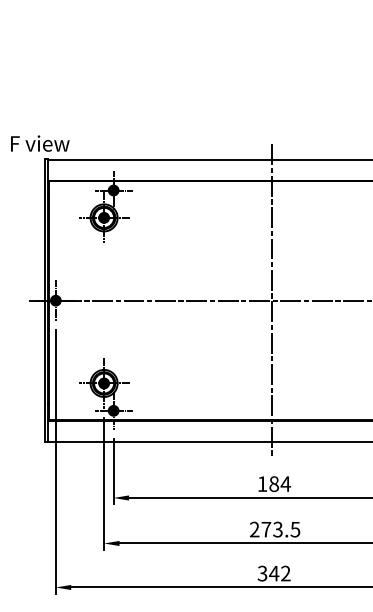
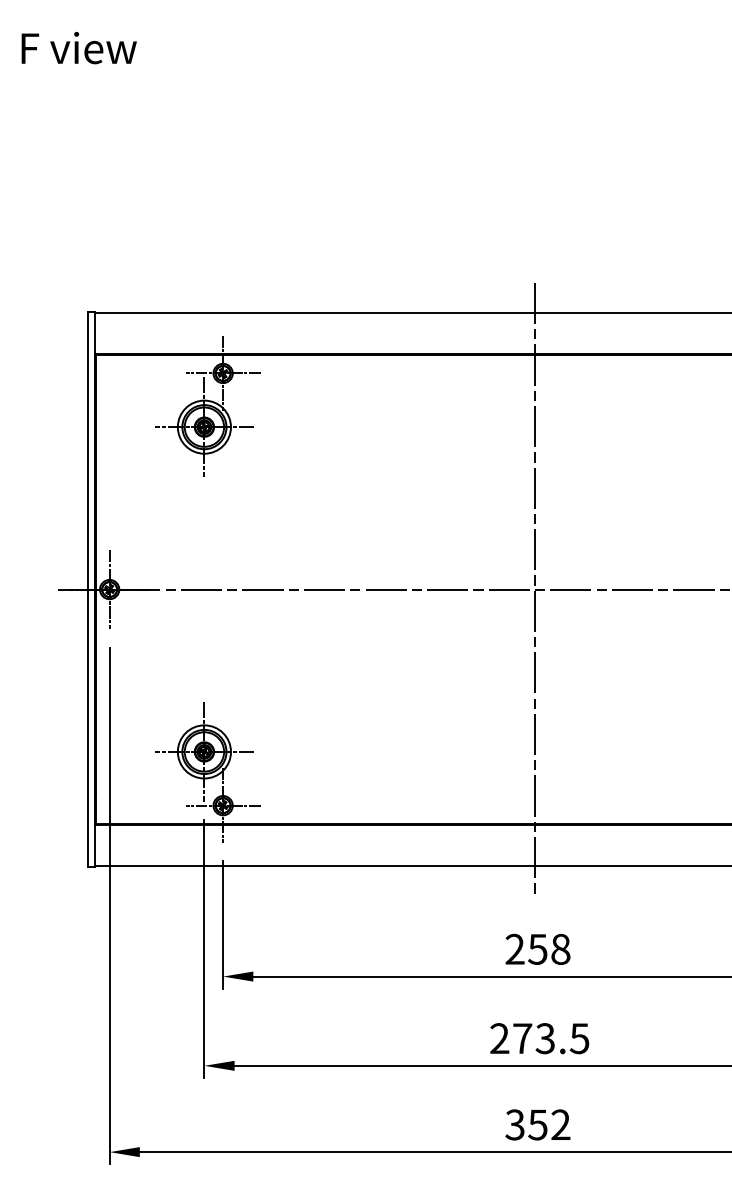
text: (40, 143) -> (79, 47), moved
text: (273, 483) -> (536, 948), 184 -> 258
text: (273, 573) -> (536, 1124), 342 -> 352

